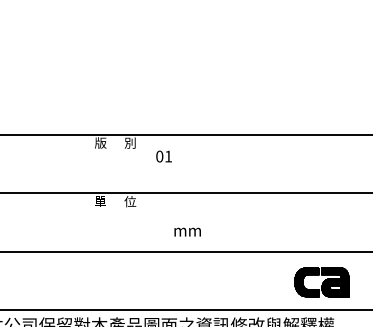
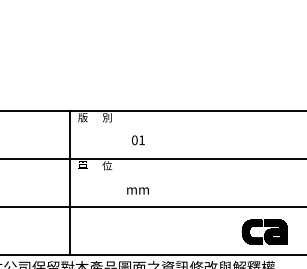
text: (163, 156) -> (137, 140), moved
line: (85, 222) -> (70, 182), added
text: (187, 231) -> (137, 190), moved

